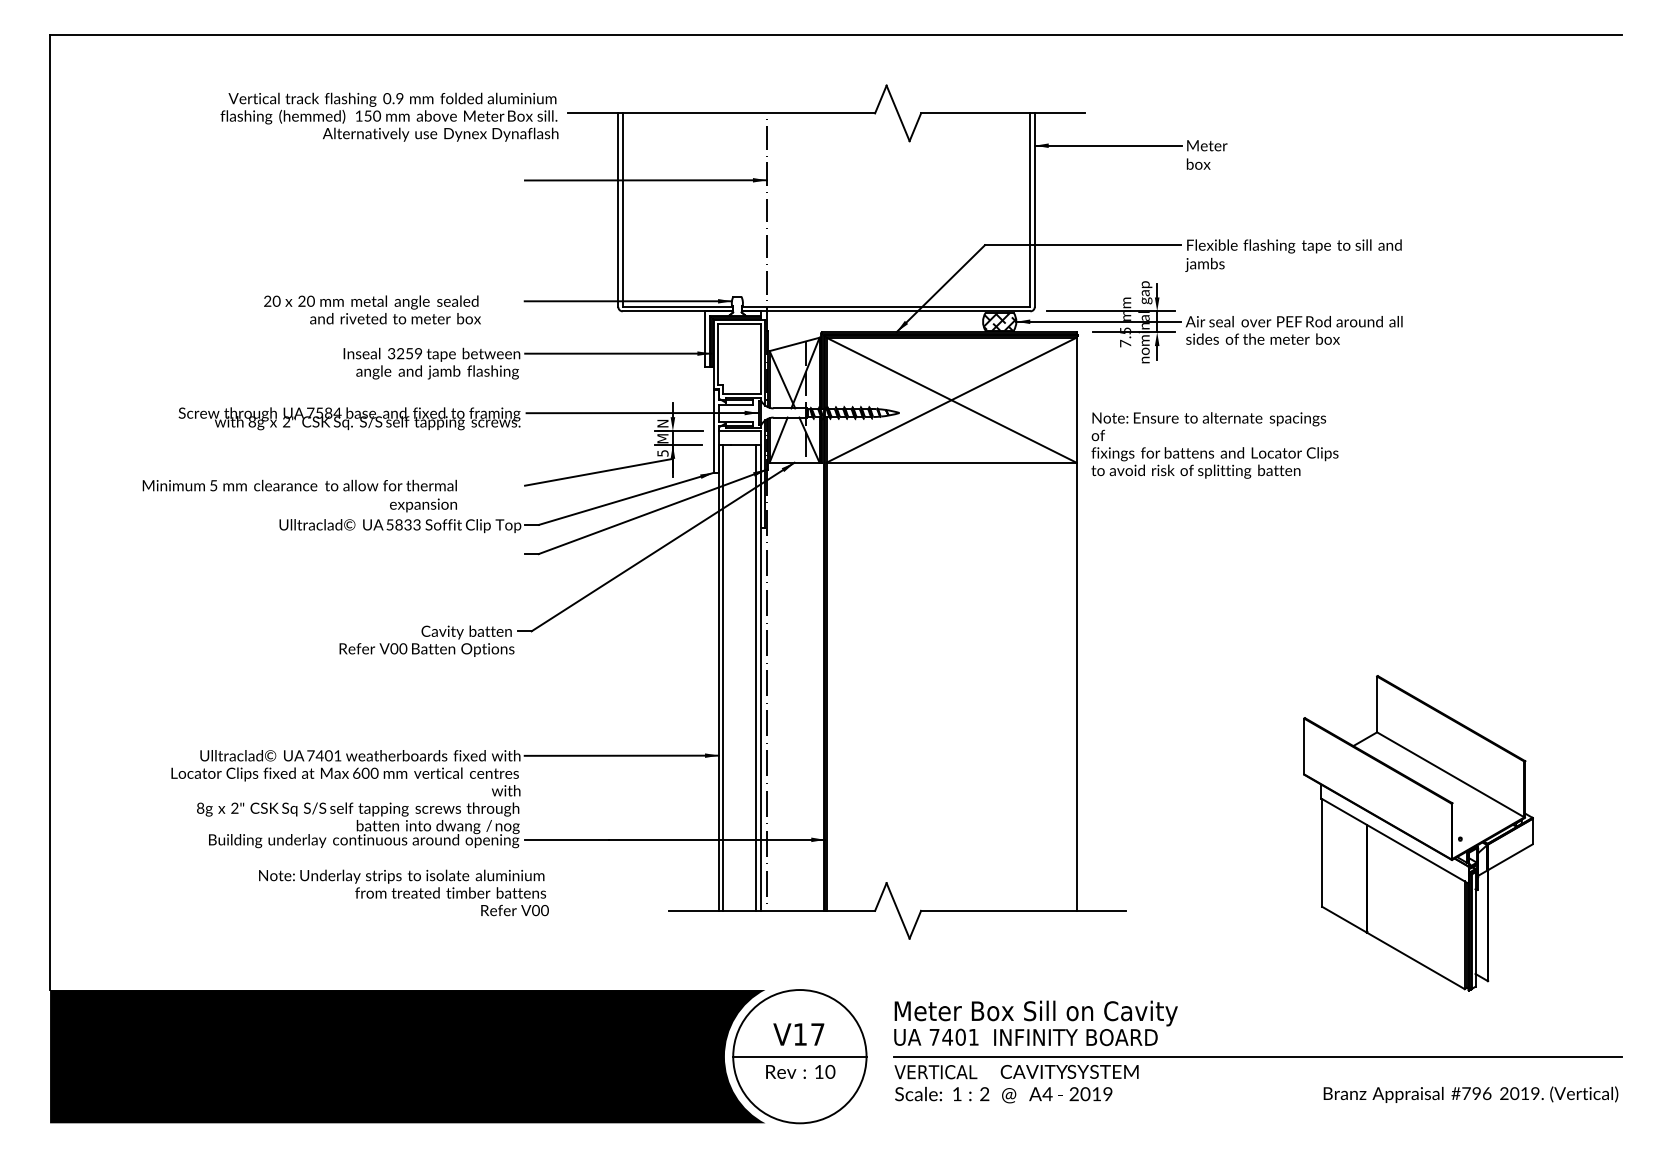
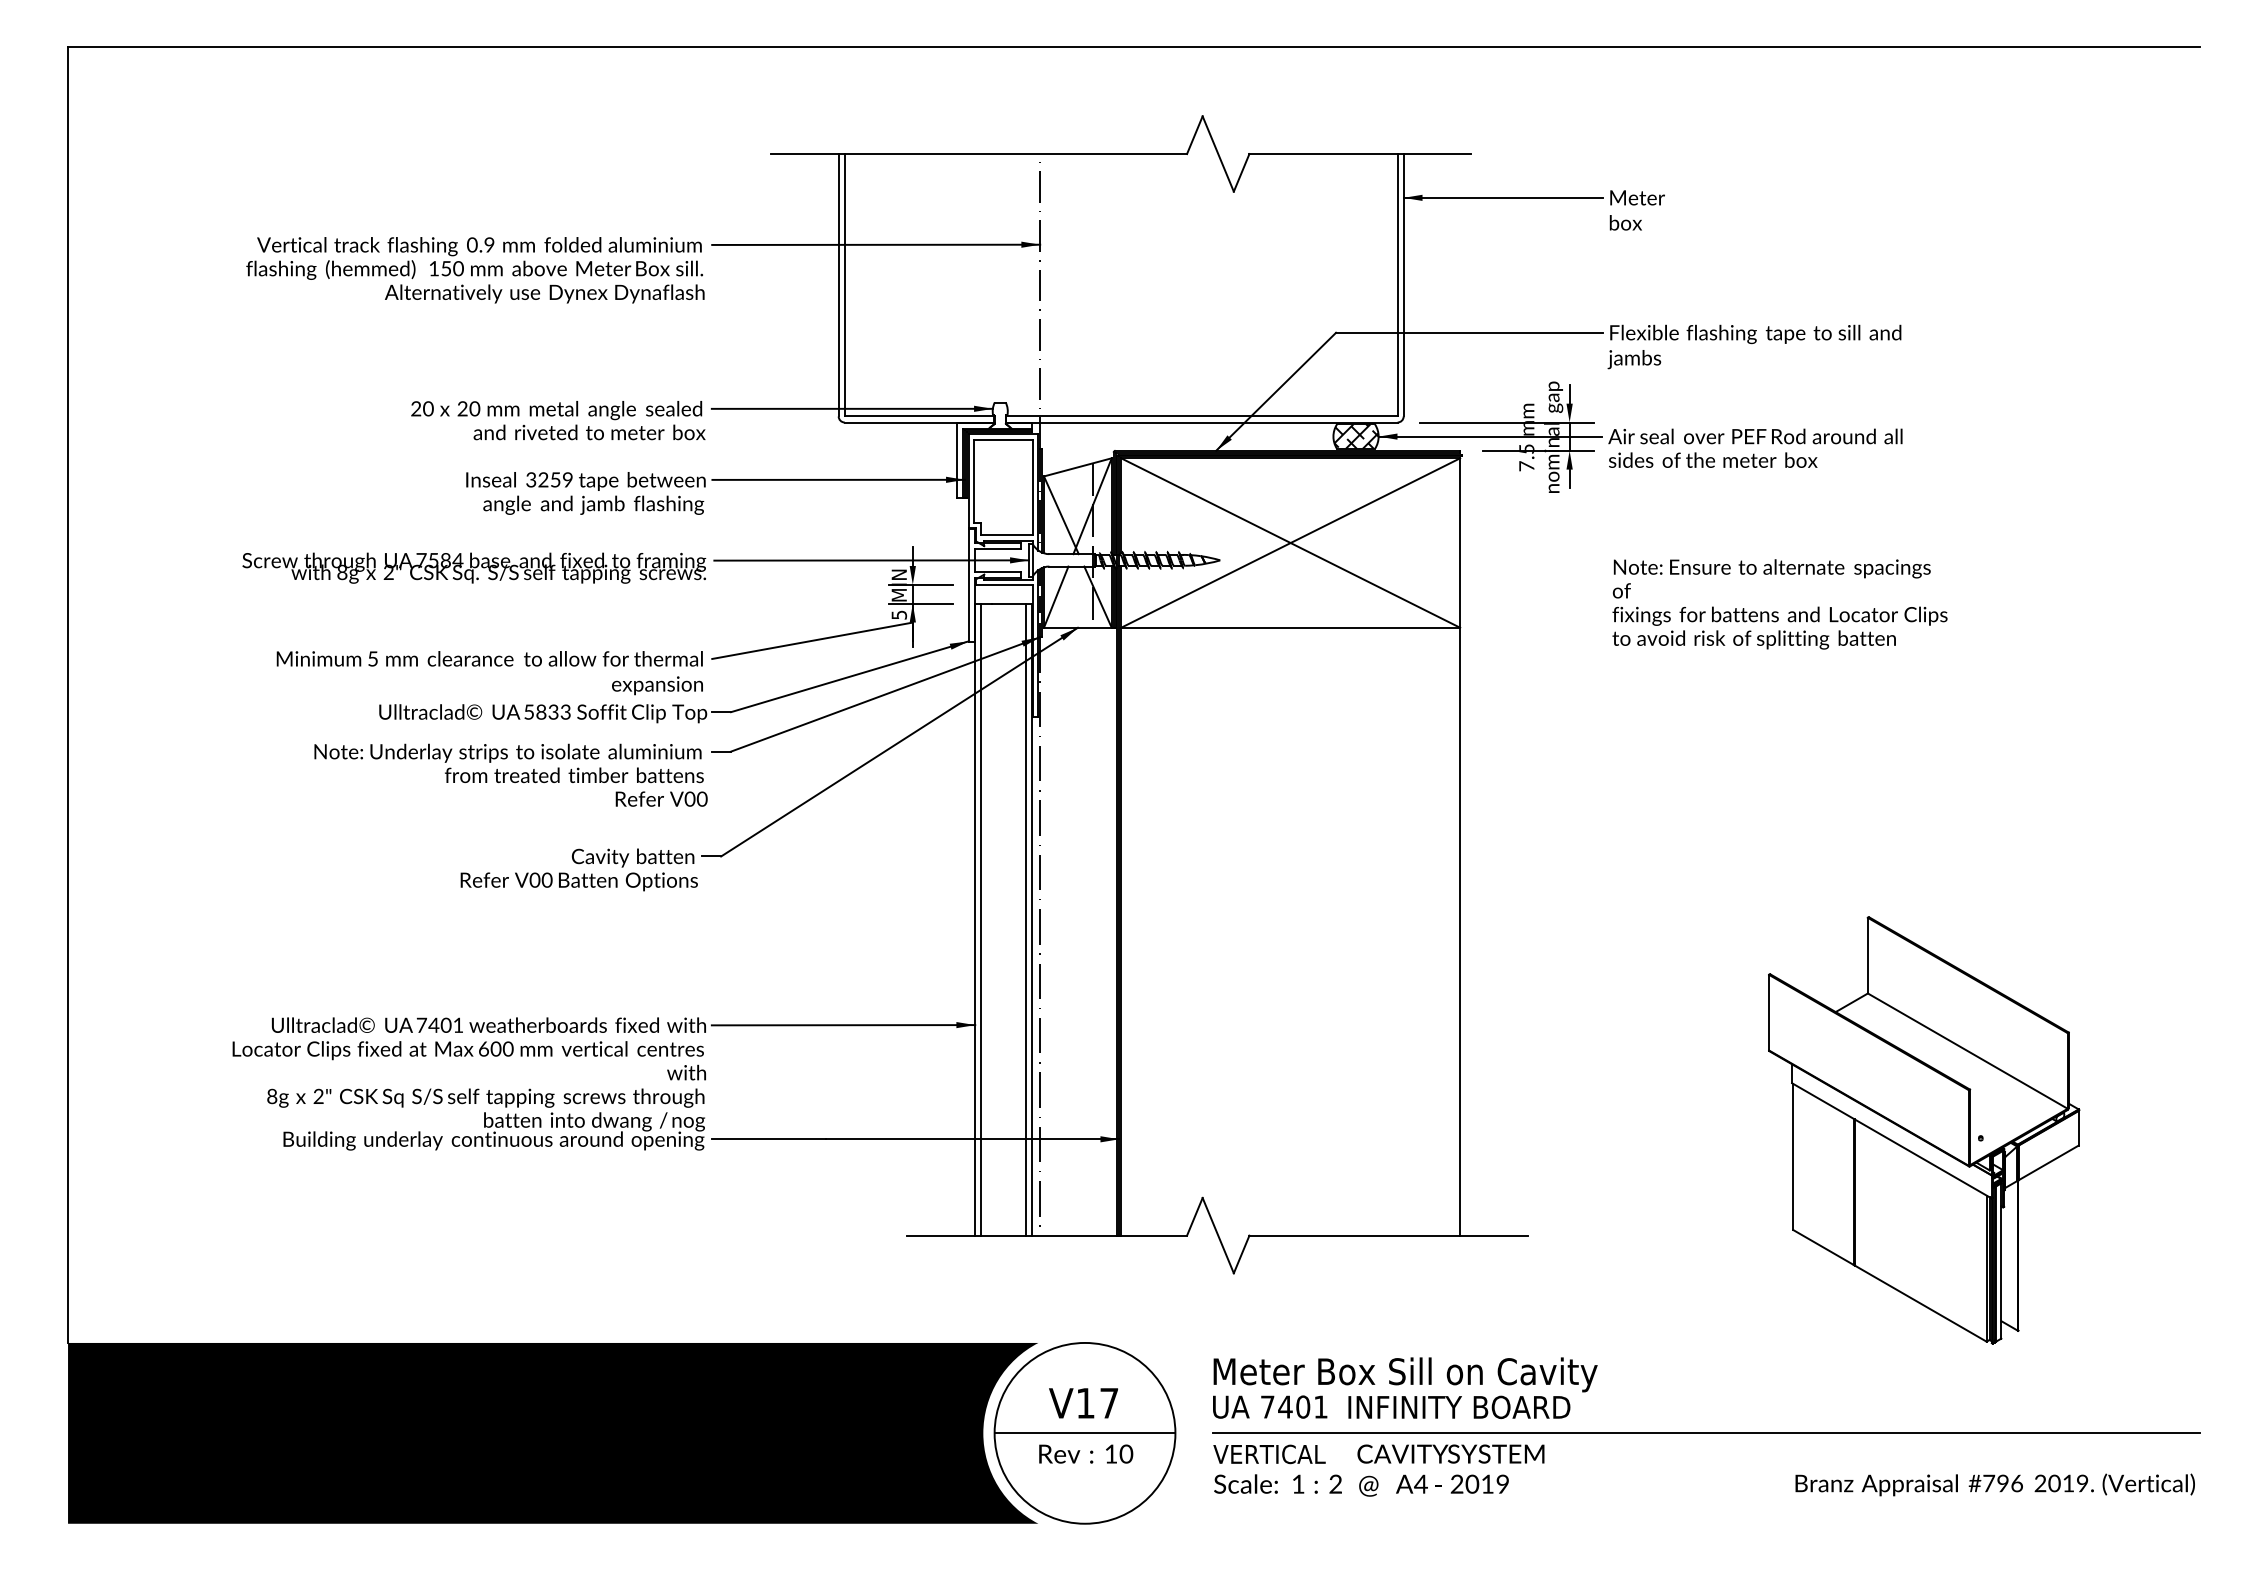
text: (389, 117) -> (475, 270), moved
text: (372, 309) -> (558, 420), moved
text: (1214, 445) -> (1779, 604), moved
text: (299, 496) -> (489, 673), moved
text: (403, 892) -> (510, 774), moved

